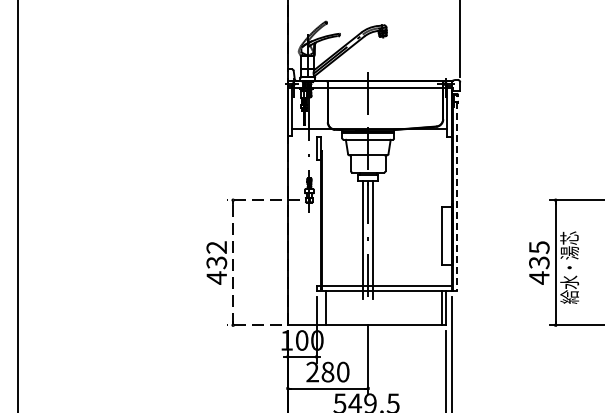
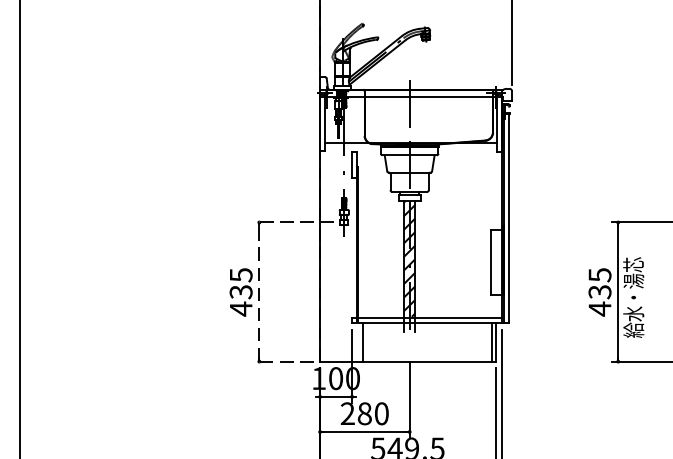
line: (457, 197) -> (508, 219), dashed -> solid
hatch: (368, 233) -> (409, 259), added
text: (216, 247) -> (240, 275), 432 -> 435

